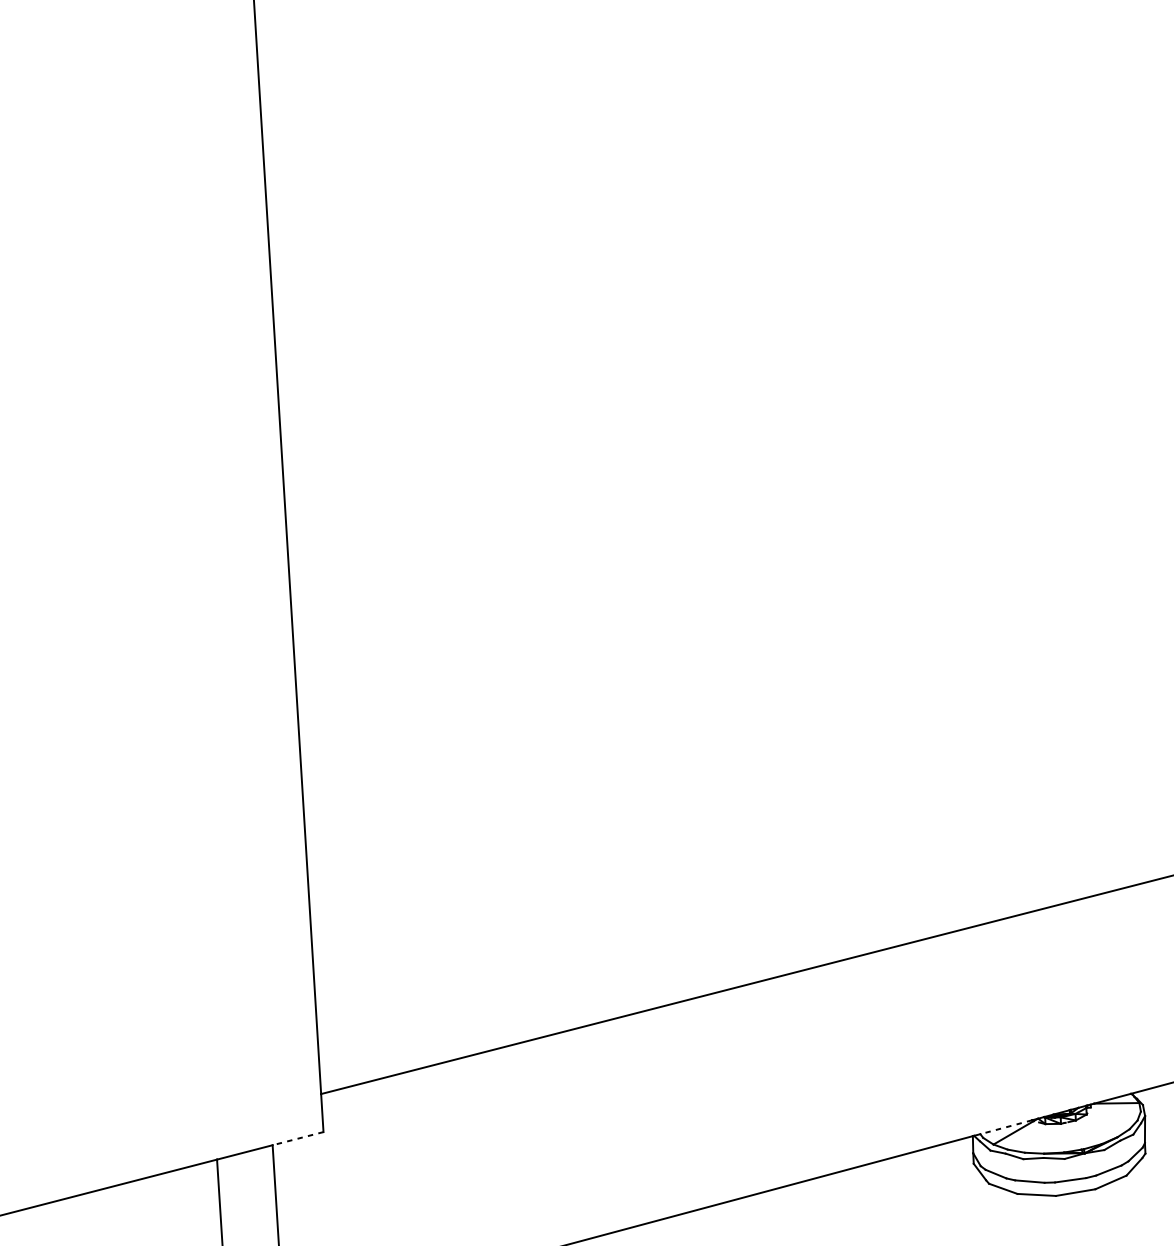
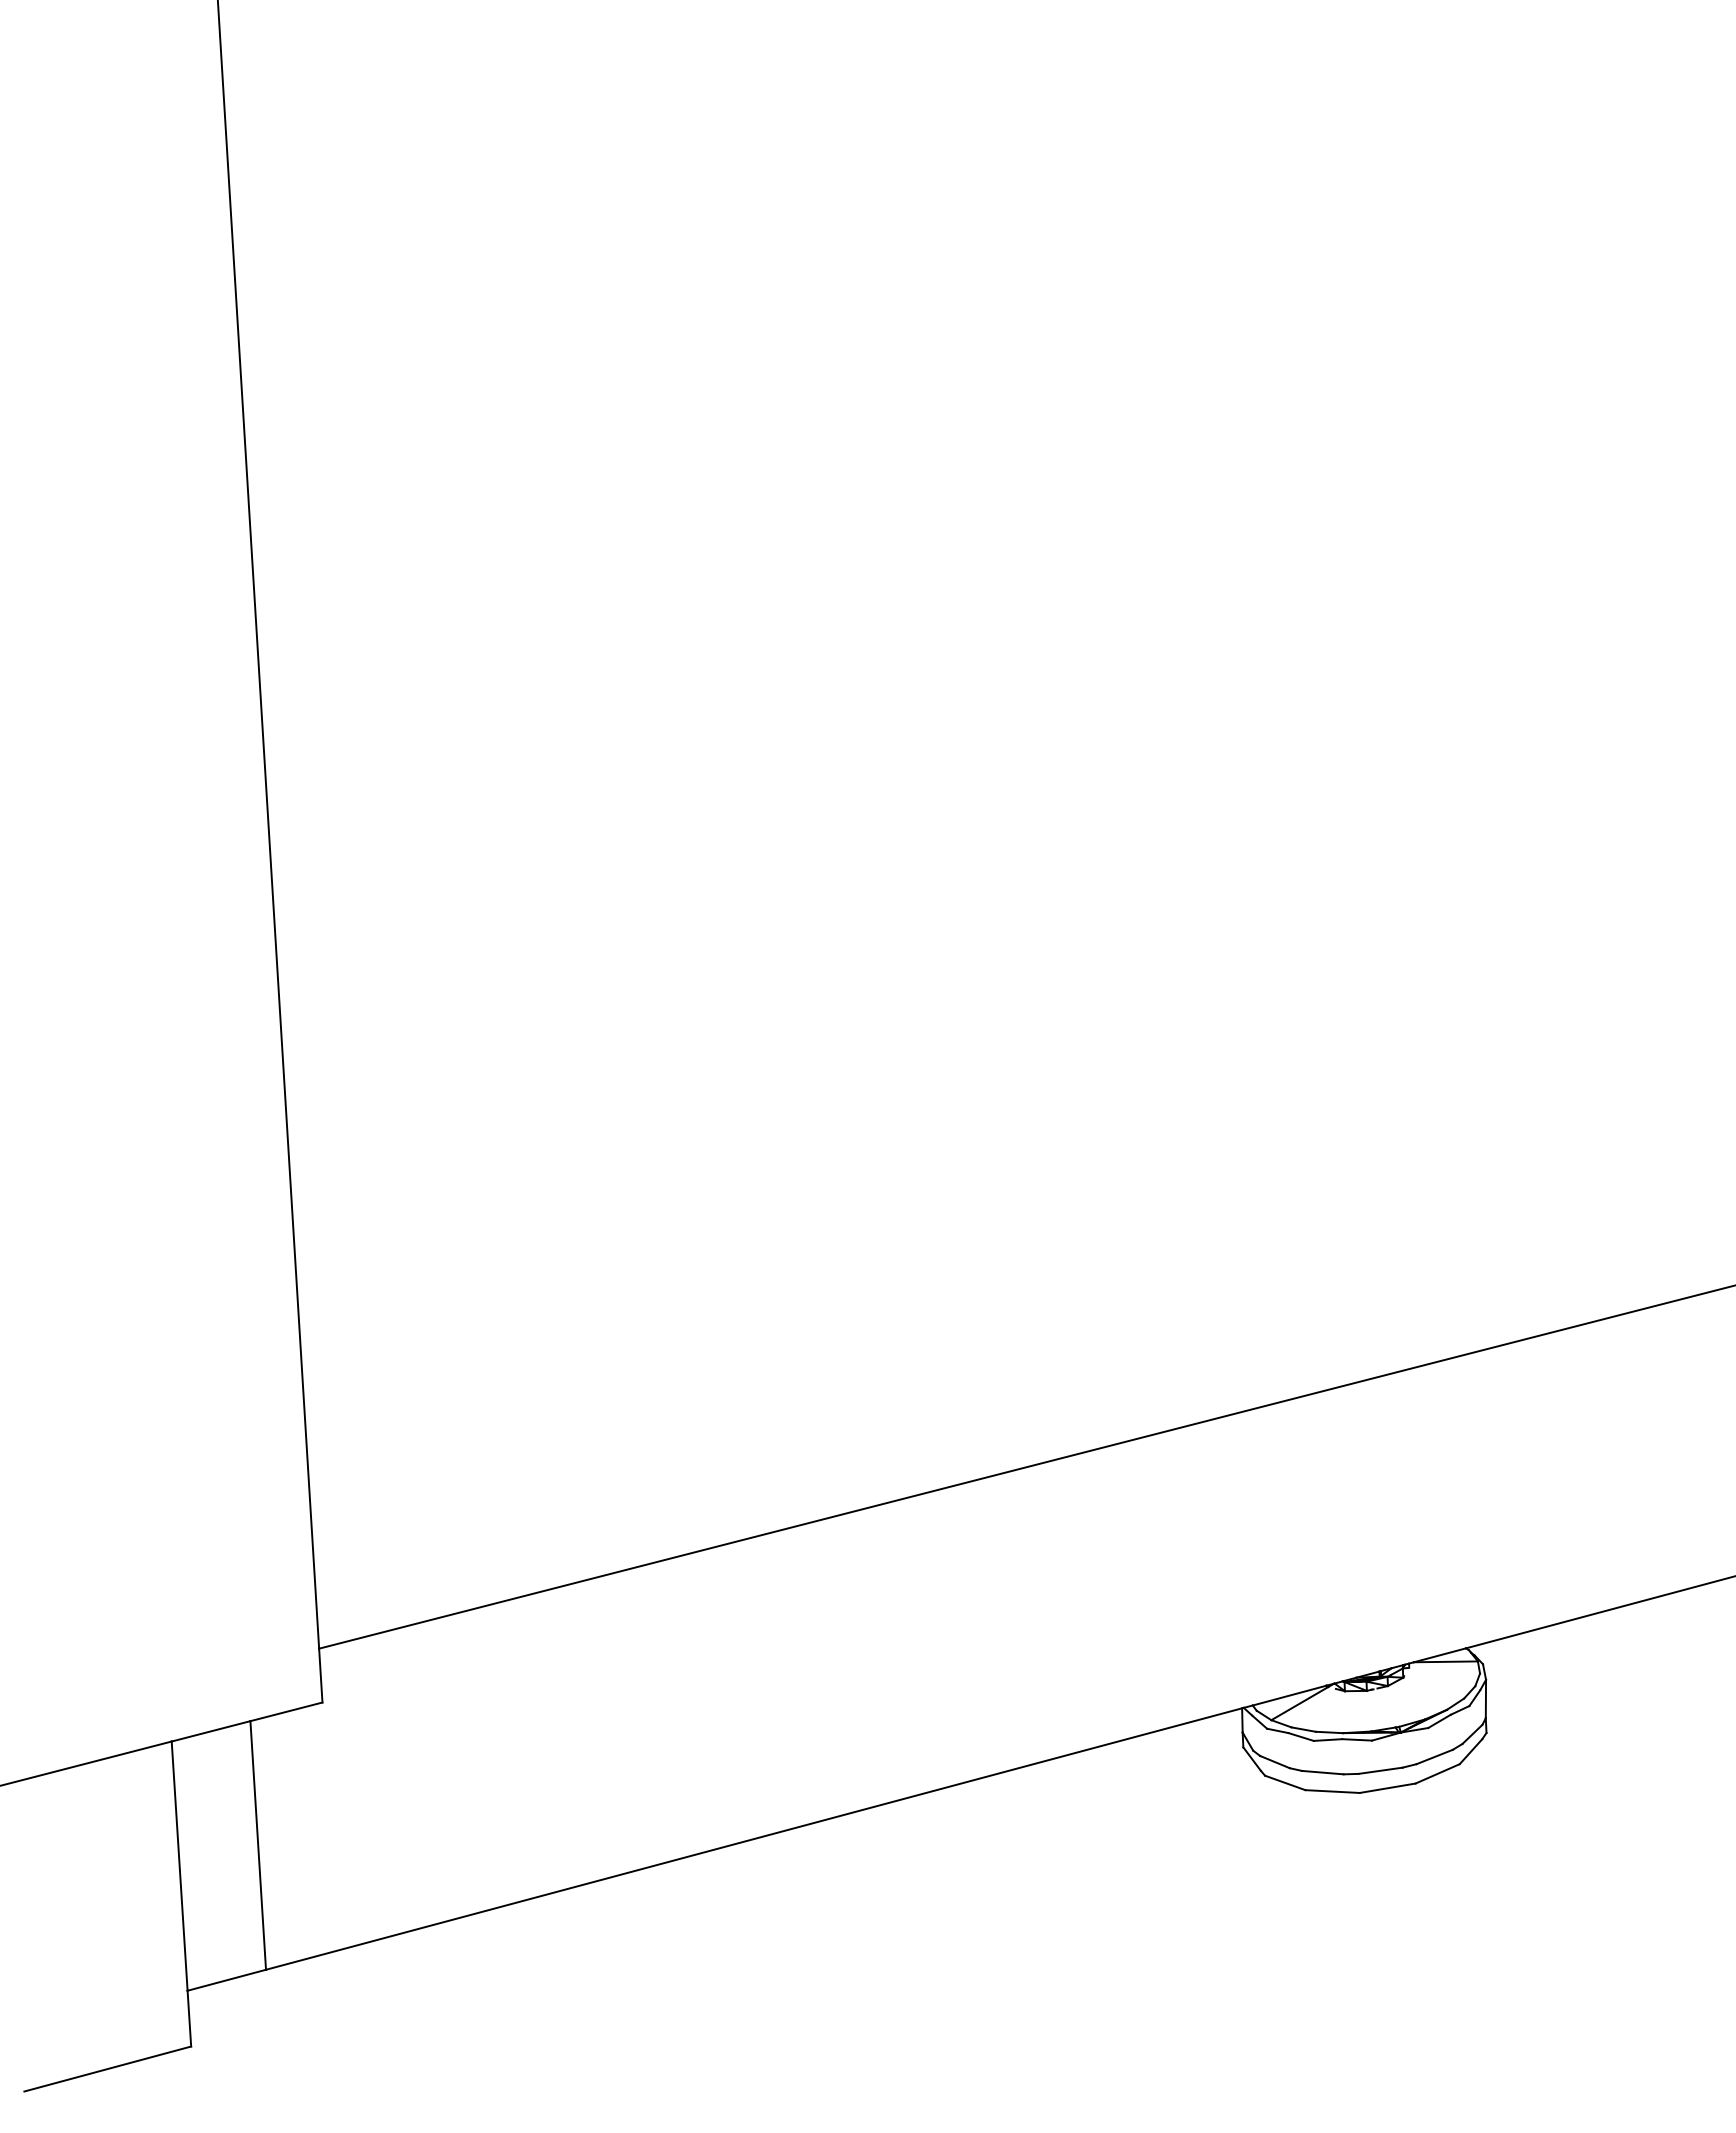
line: (1006, 1127) -> (1289, 1695), dashed -> solid
line: (297, 1138) -> (285, 1711), dashed -> solid

